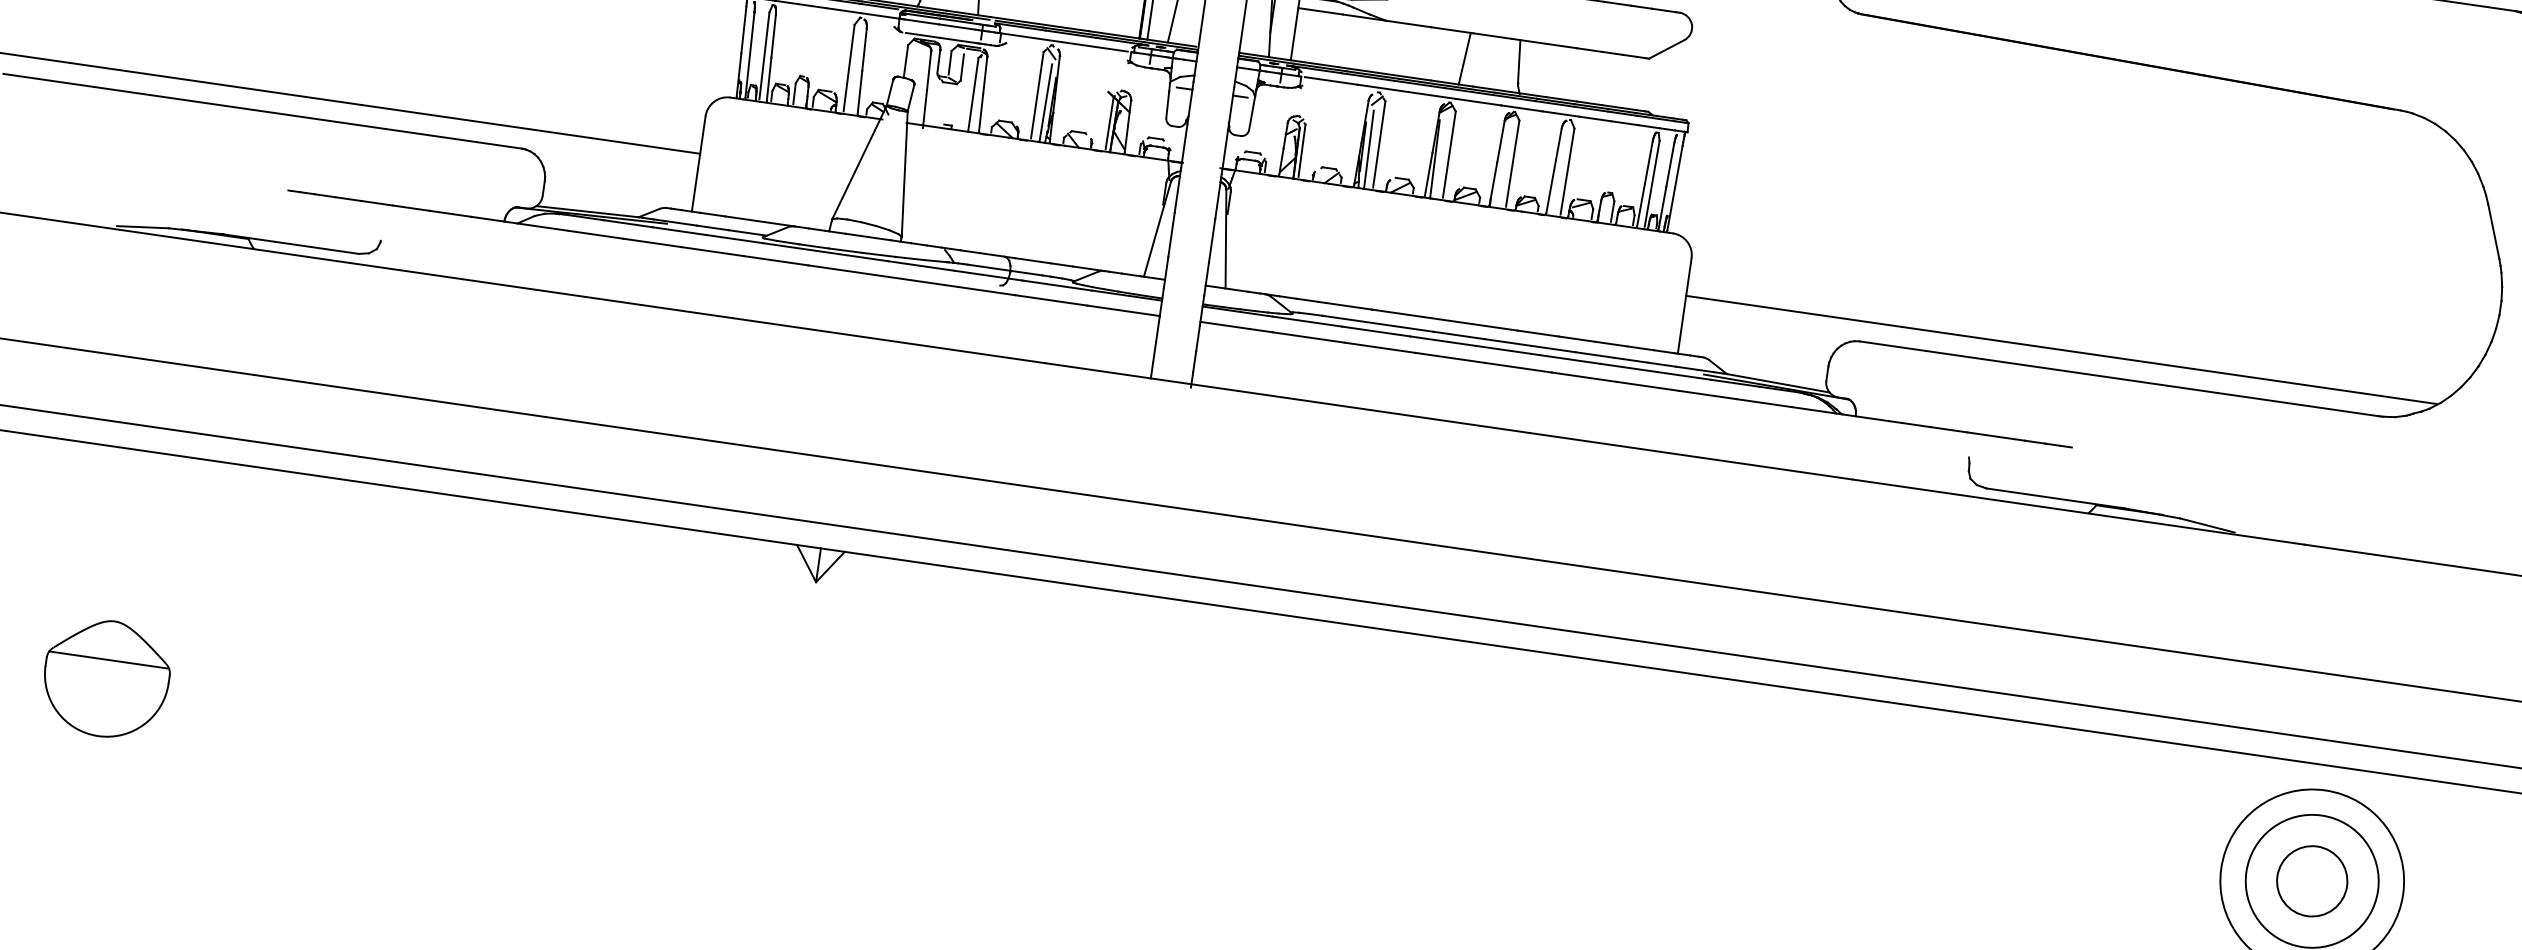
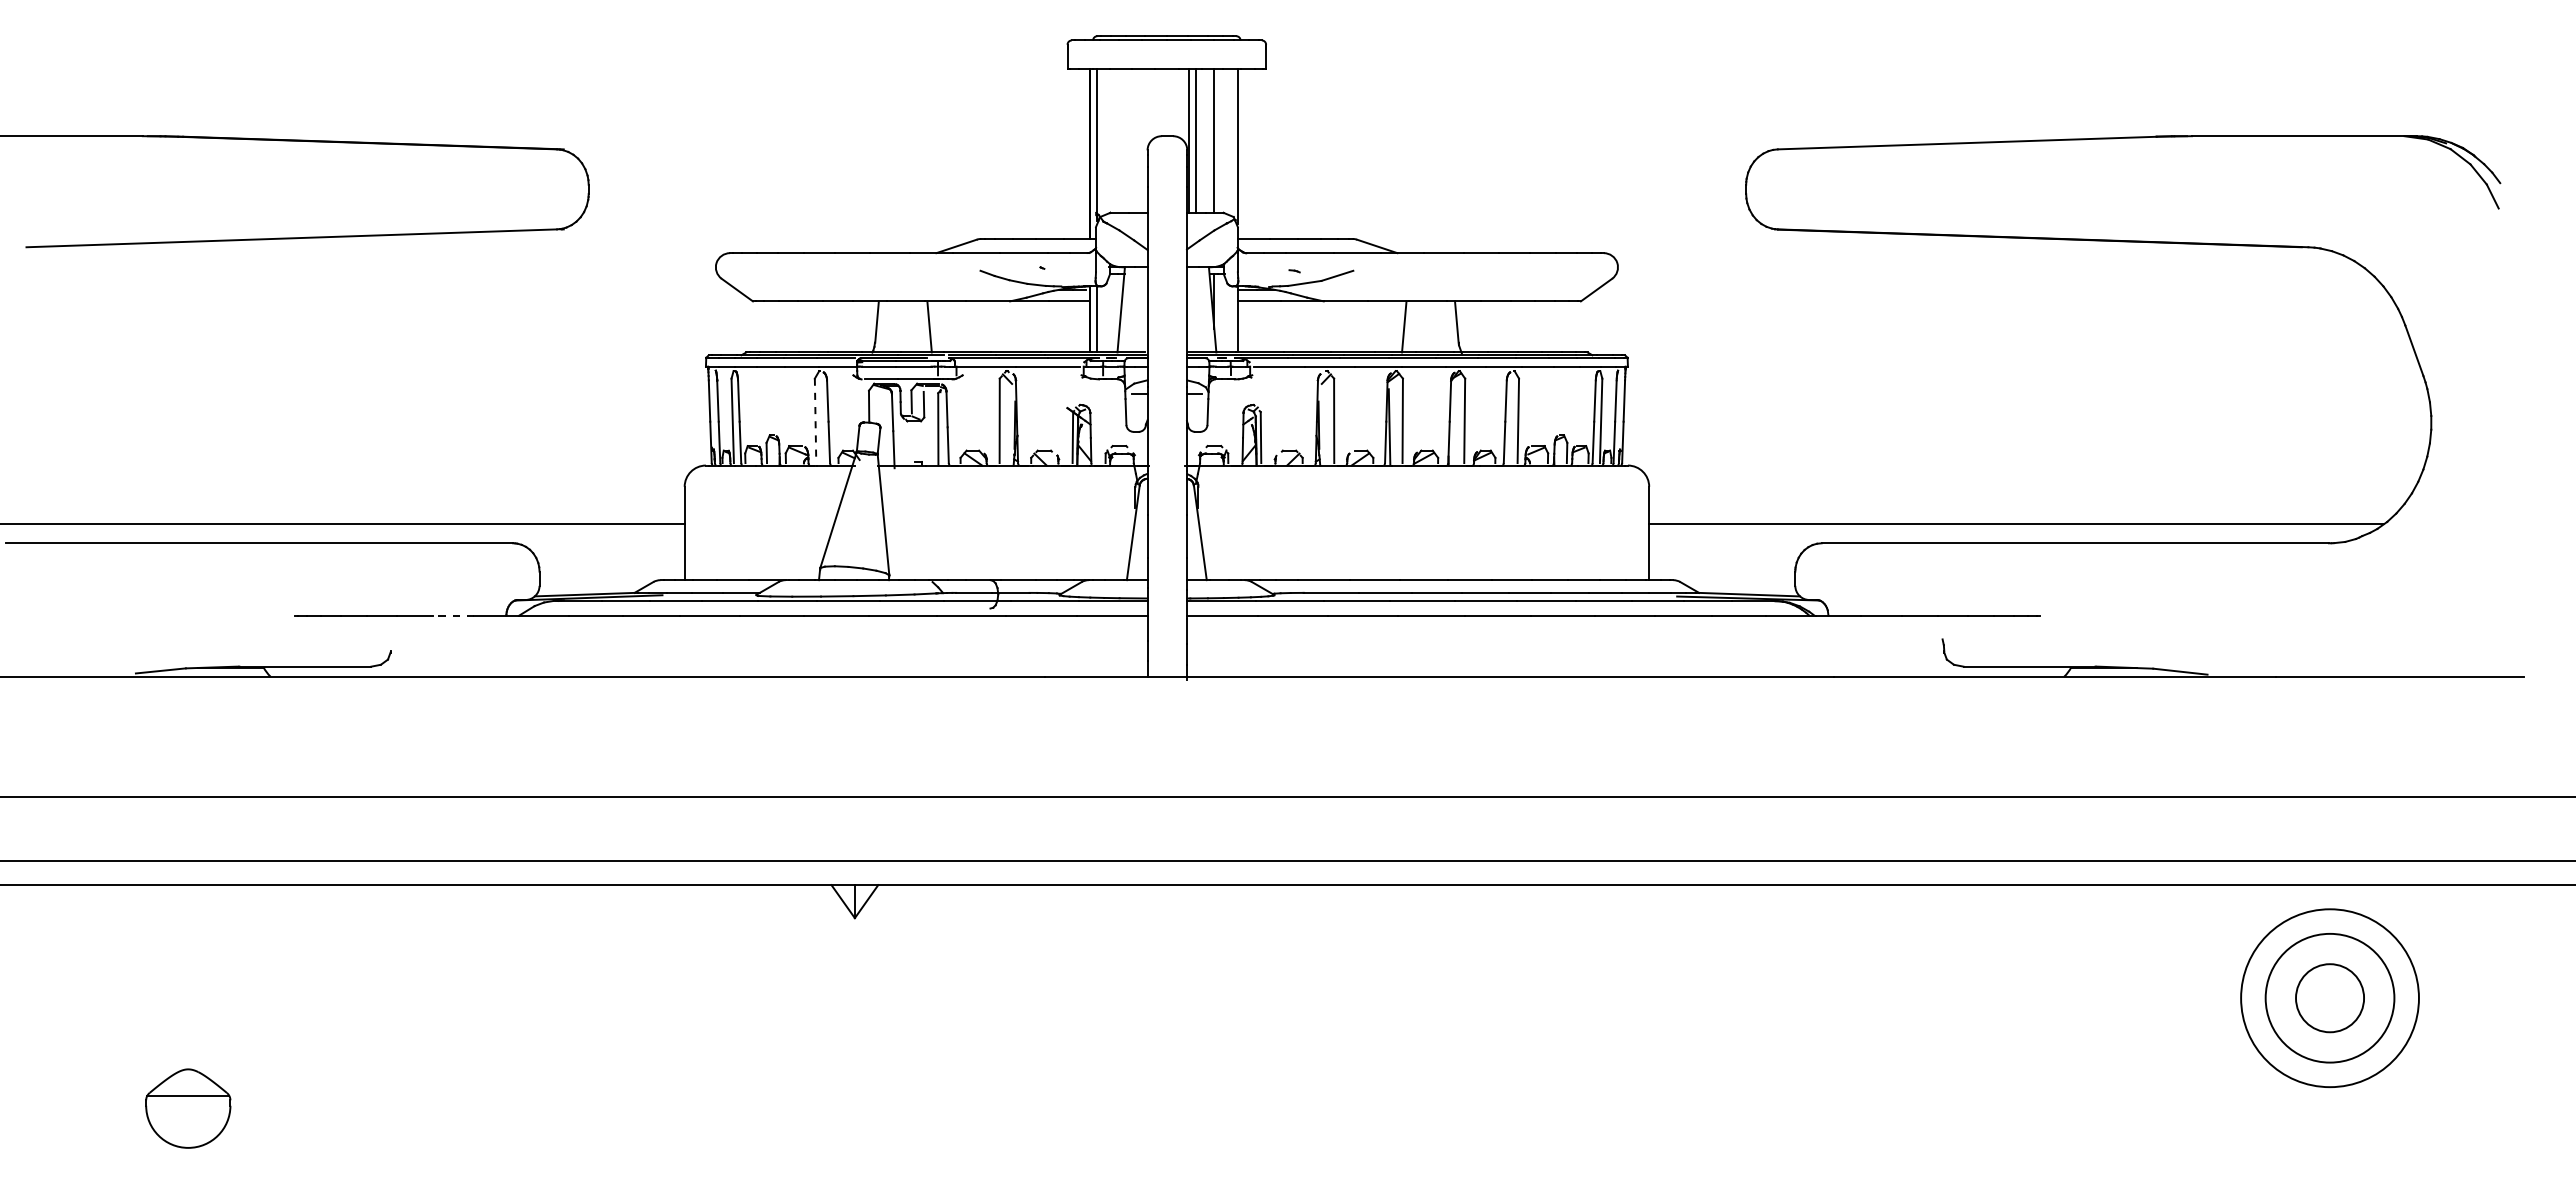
line: (848, 68) -> (815, 421), solid -> dashed
line: (1045, 103) -> (1008, 427), removed
line: (1368, 149) -> (1324, 427), removed
line: (450, 213) -> (453, 615), solid -> dashed
part: (106, 678) -> (188, 1108), size x0.7

